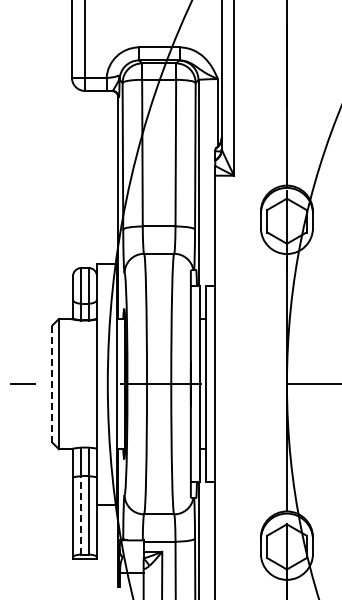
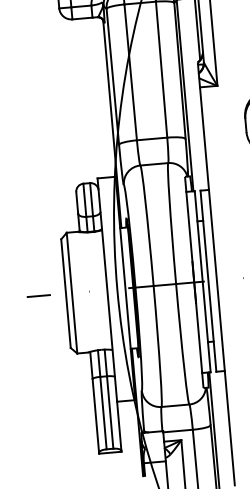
line: (52, 384) -> (66, 294), dashed -> solid
line: (81, 514) -> (103, 412), dashed -> solid

